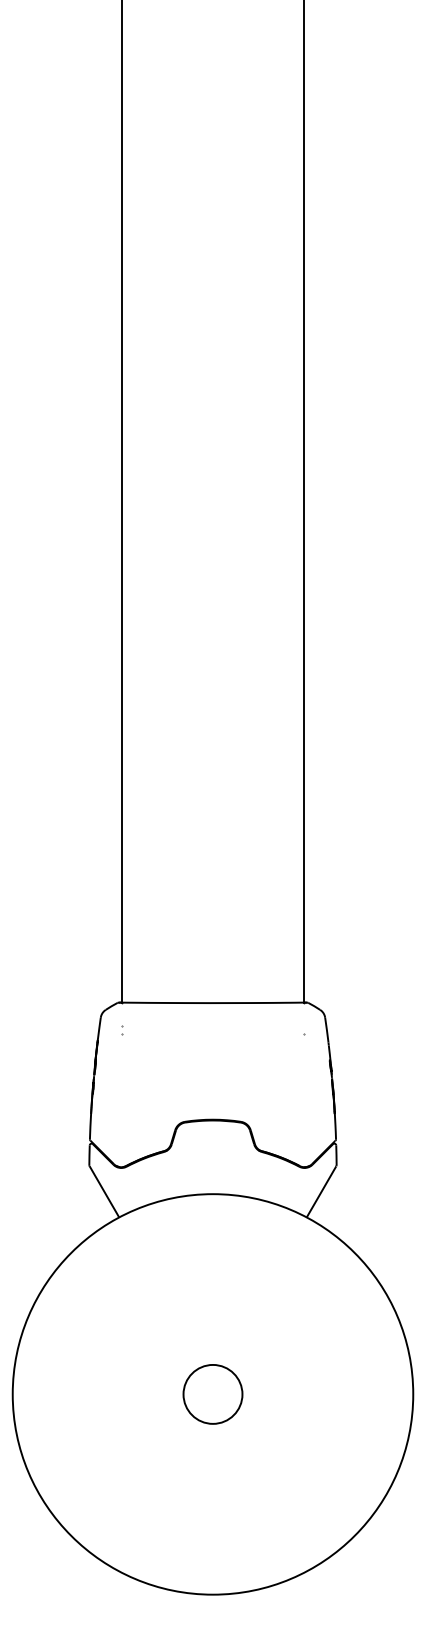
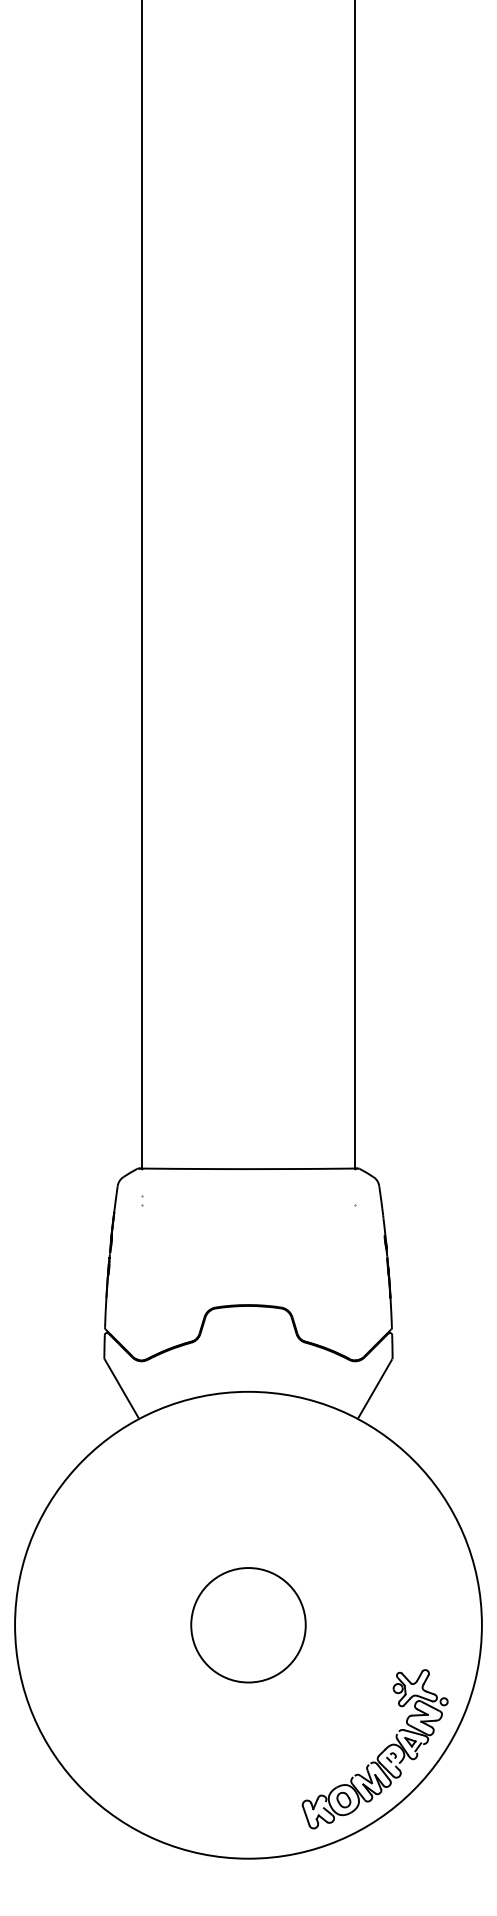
circle: (212, 1394) -> (247, 1625), size x1.67
part: (321, 1500) -> (374, 1748), added

